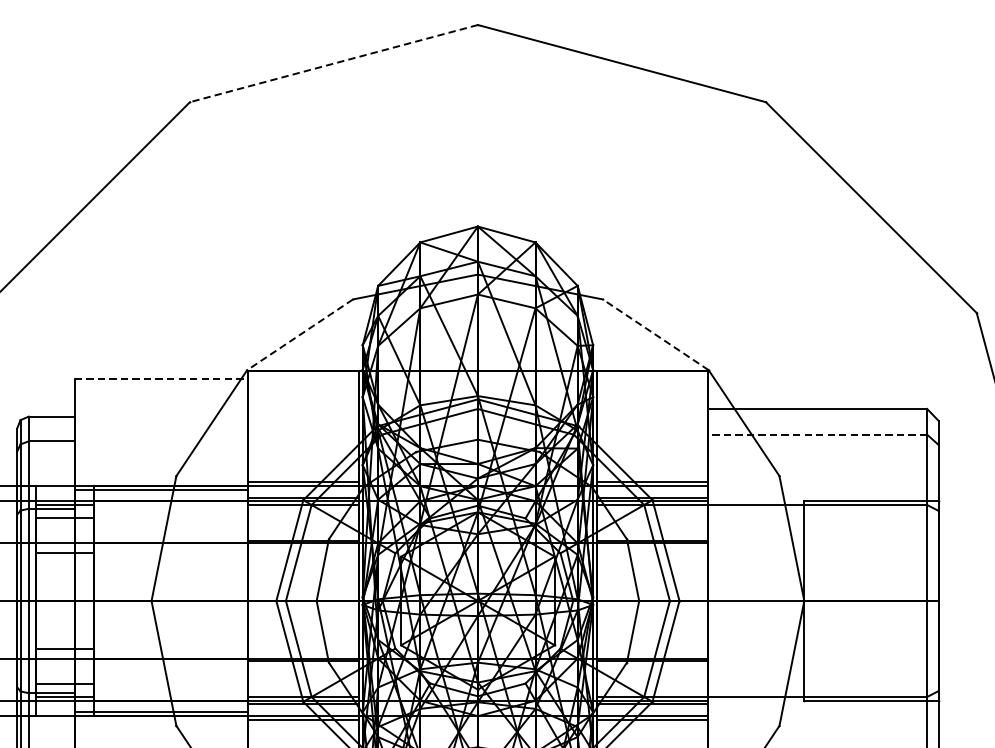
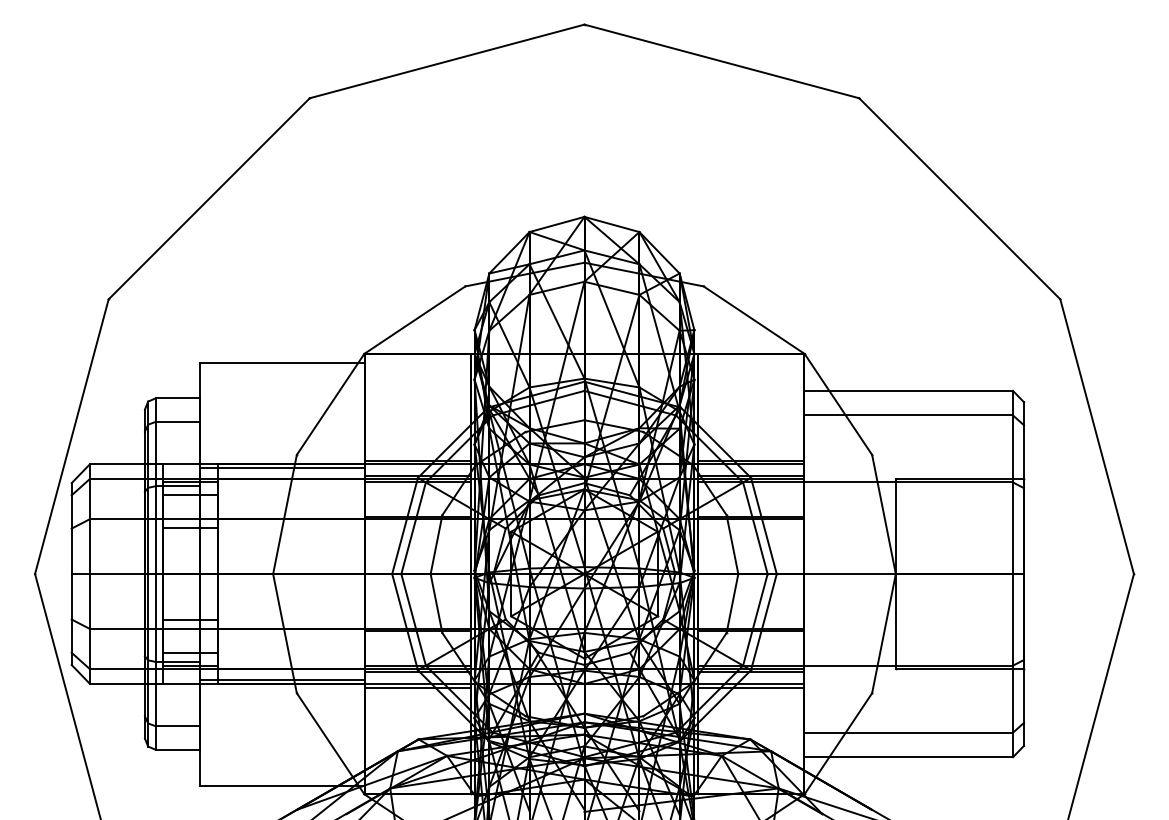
line: (333, 63) -> (446, 61), dashed -> solid
line: (299, 335) -> (414, 320), dashed -> solid
line: (656, 335) -> (754, 320), dashed -> solid
line: (161, 379) -> (282, 362), dashed -> solid
line: (817, 434) -> (908, 415), dashed -> solid

